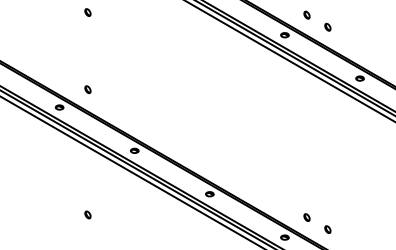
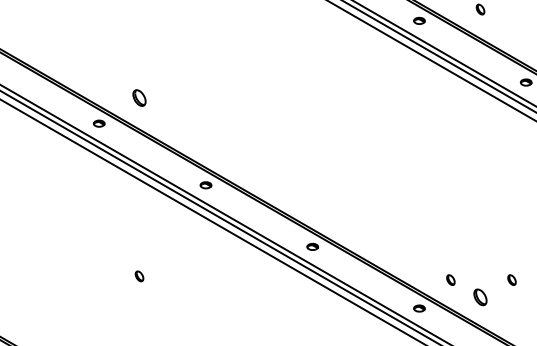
part: (87, 89) -> (138, 98), size x1.6
part: (349, 217) -> (511, 279), added
part: (327, 229) -> (480, 297), size x1.6

